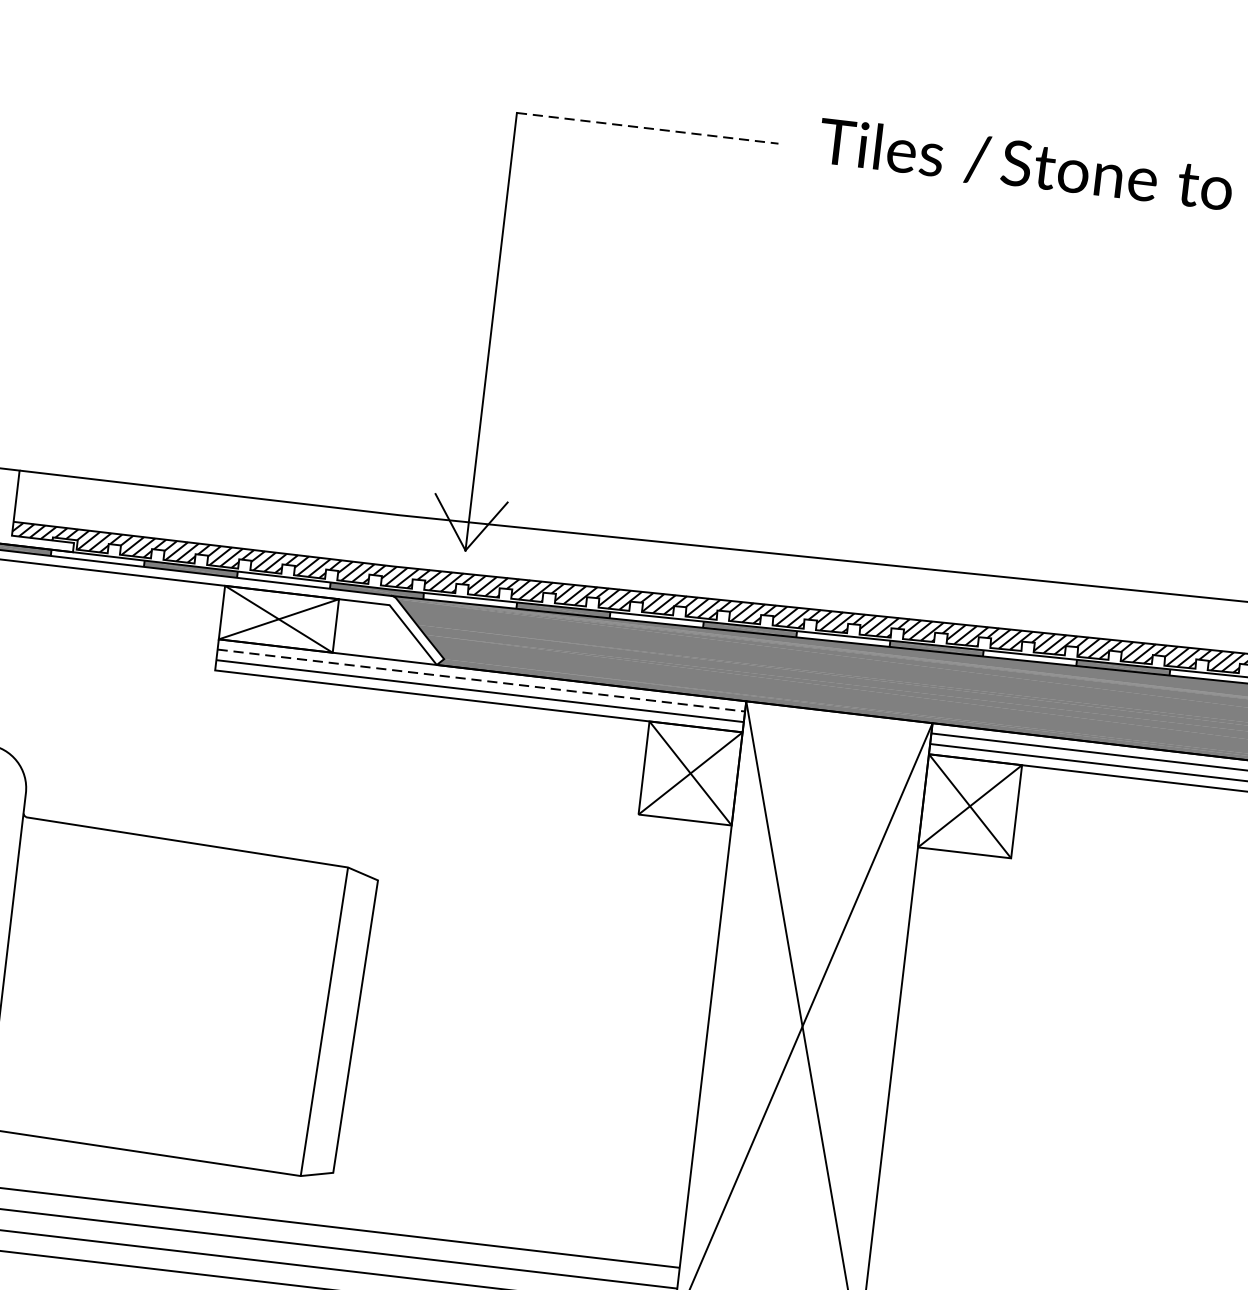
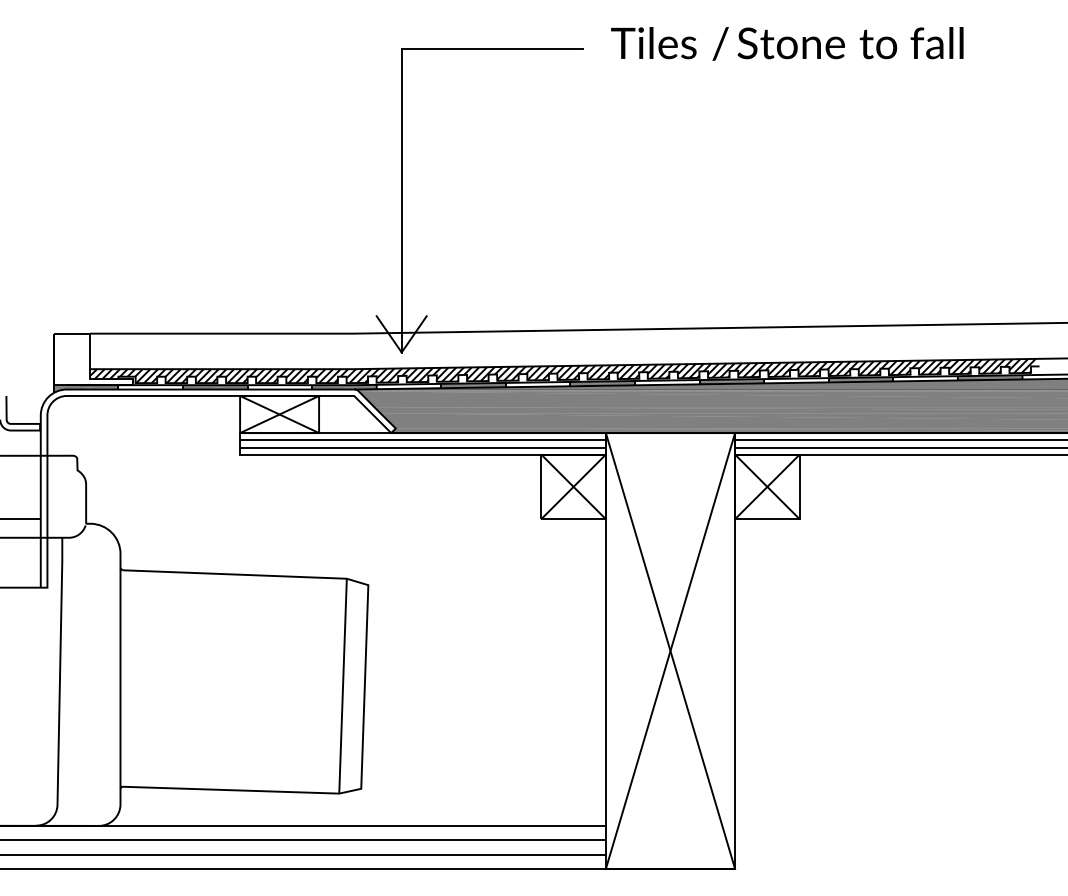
line: (647, 128) -> (492, 49), dashed -> solid
line: (480, 680) -> (422, 440), dashed -> solid

